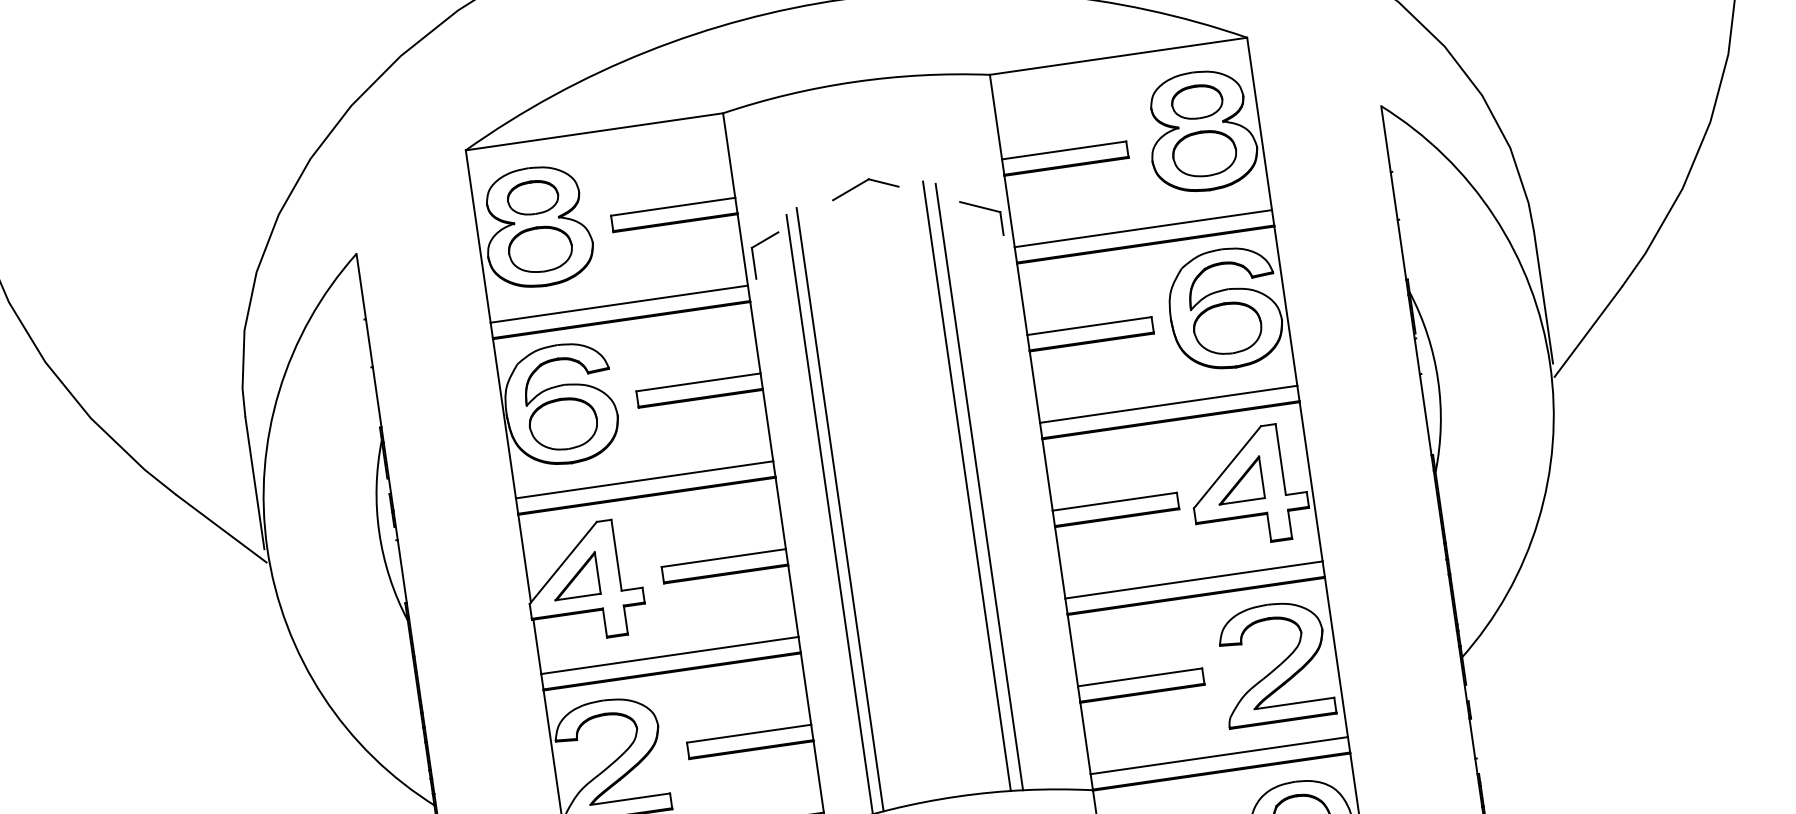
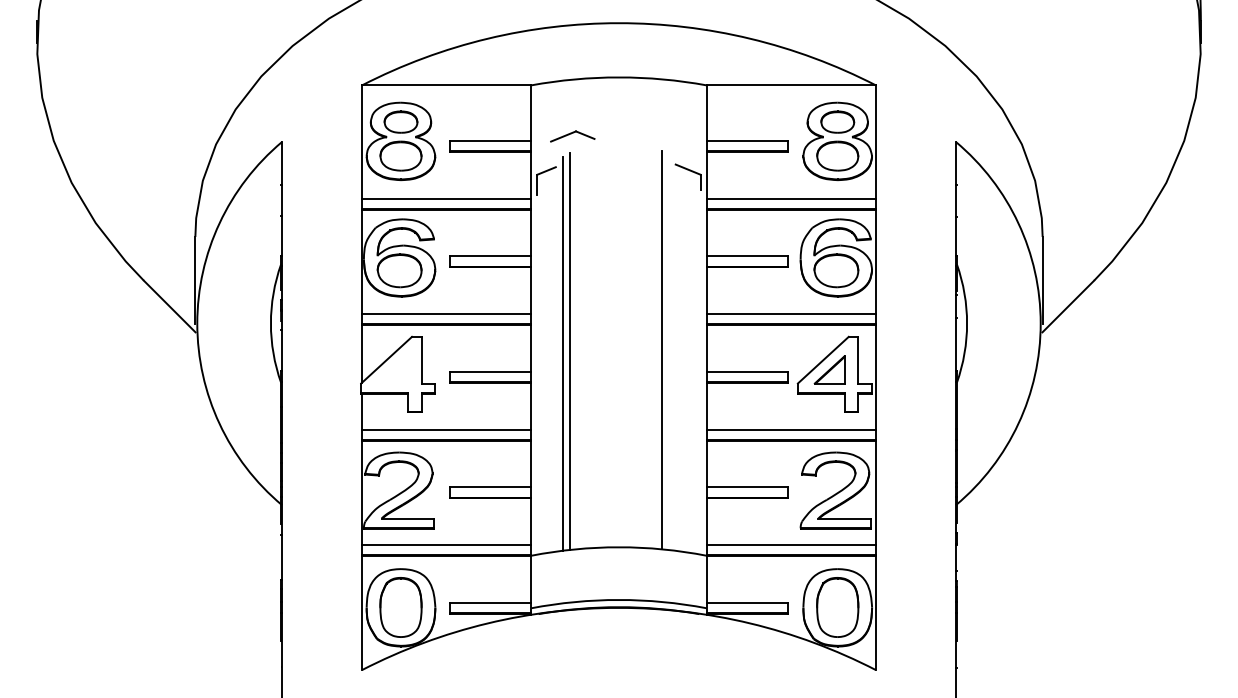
part: (864, 187) -> (572, 136), moved
line: (966, 485) -> (653, 347), removed
part: (574, 575) -> (392, 369), removed

